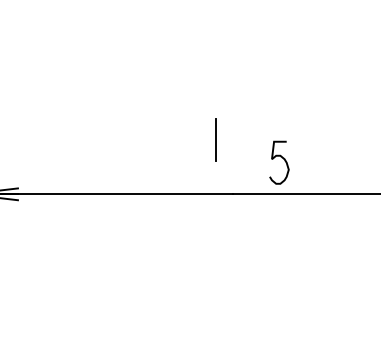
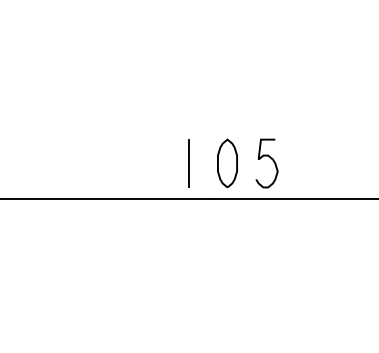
line: (215, 139) -> (188, 163), moved
part: (244, 162) -> (227, 163), added

